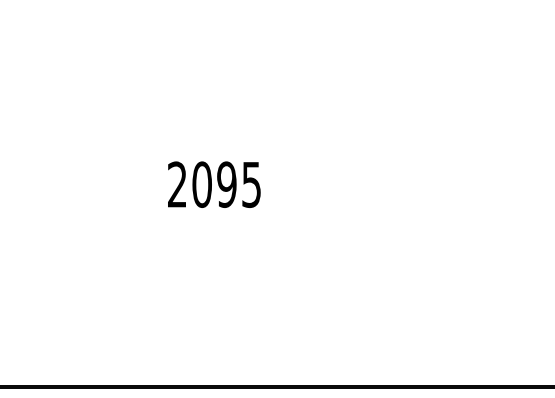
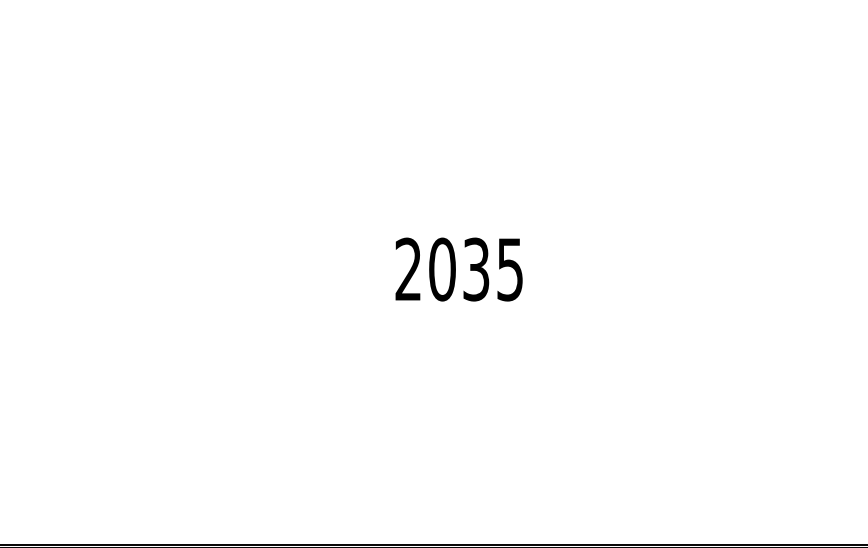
text: (226, 184) -> (475, 269), 2095 -> 2035

